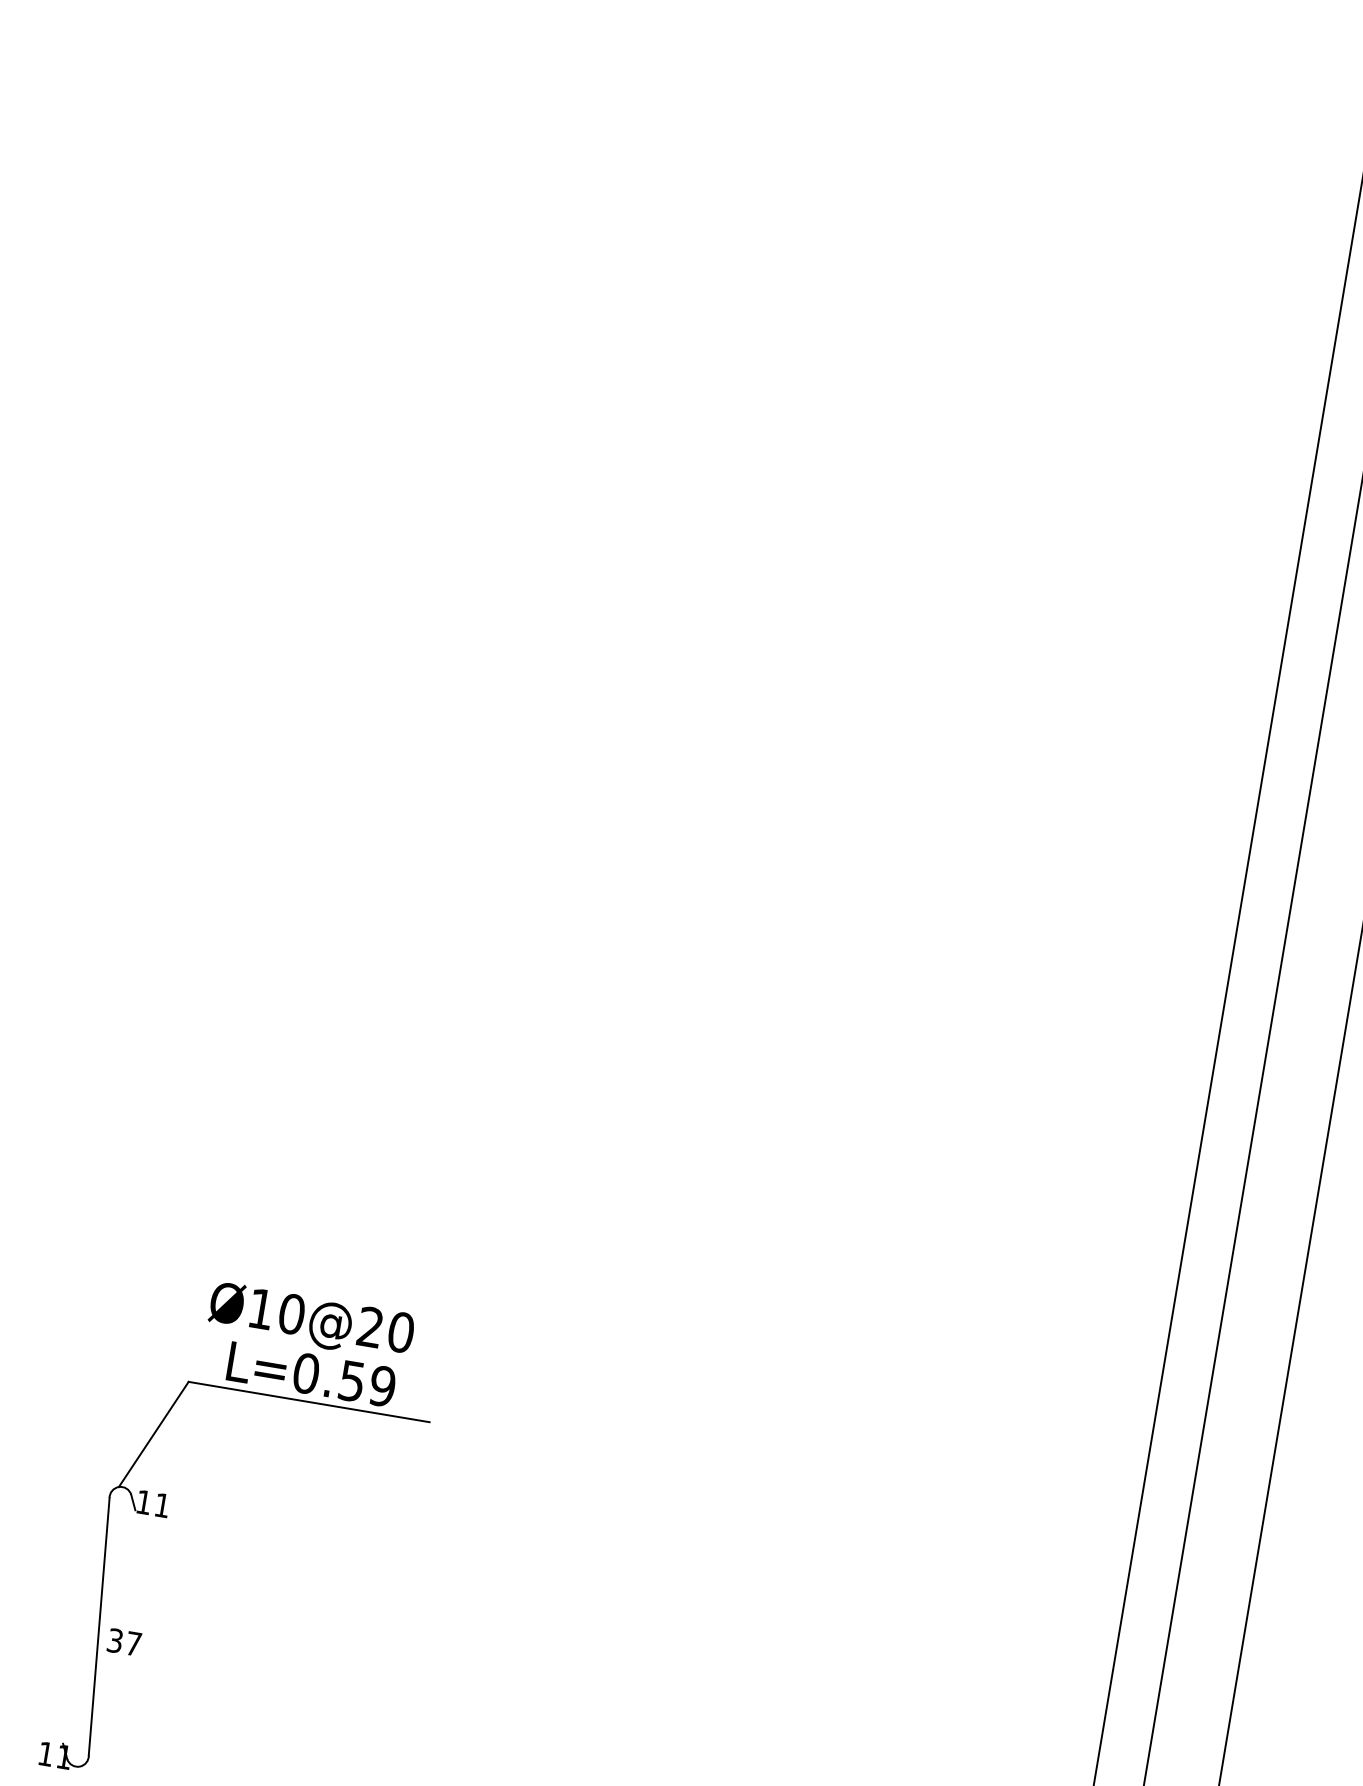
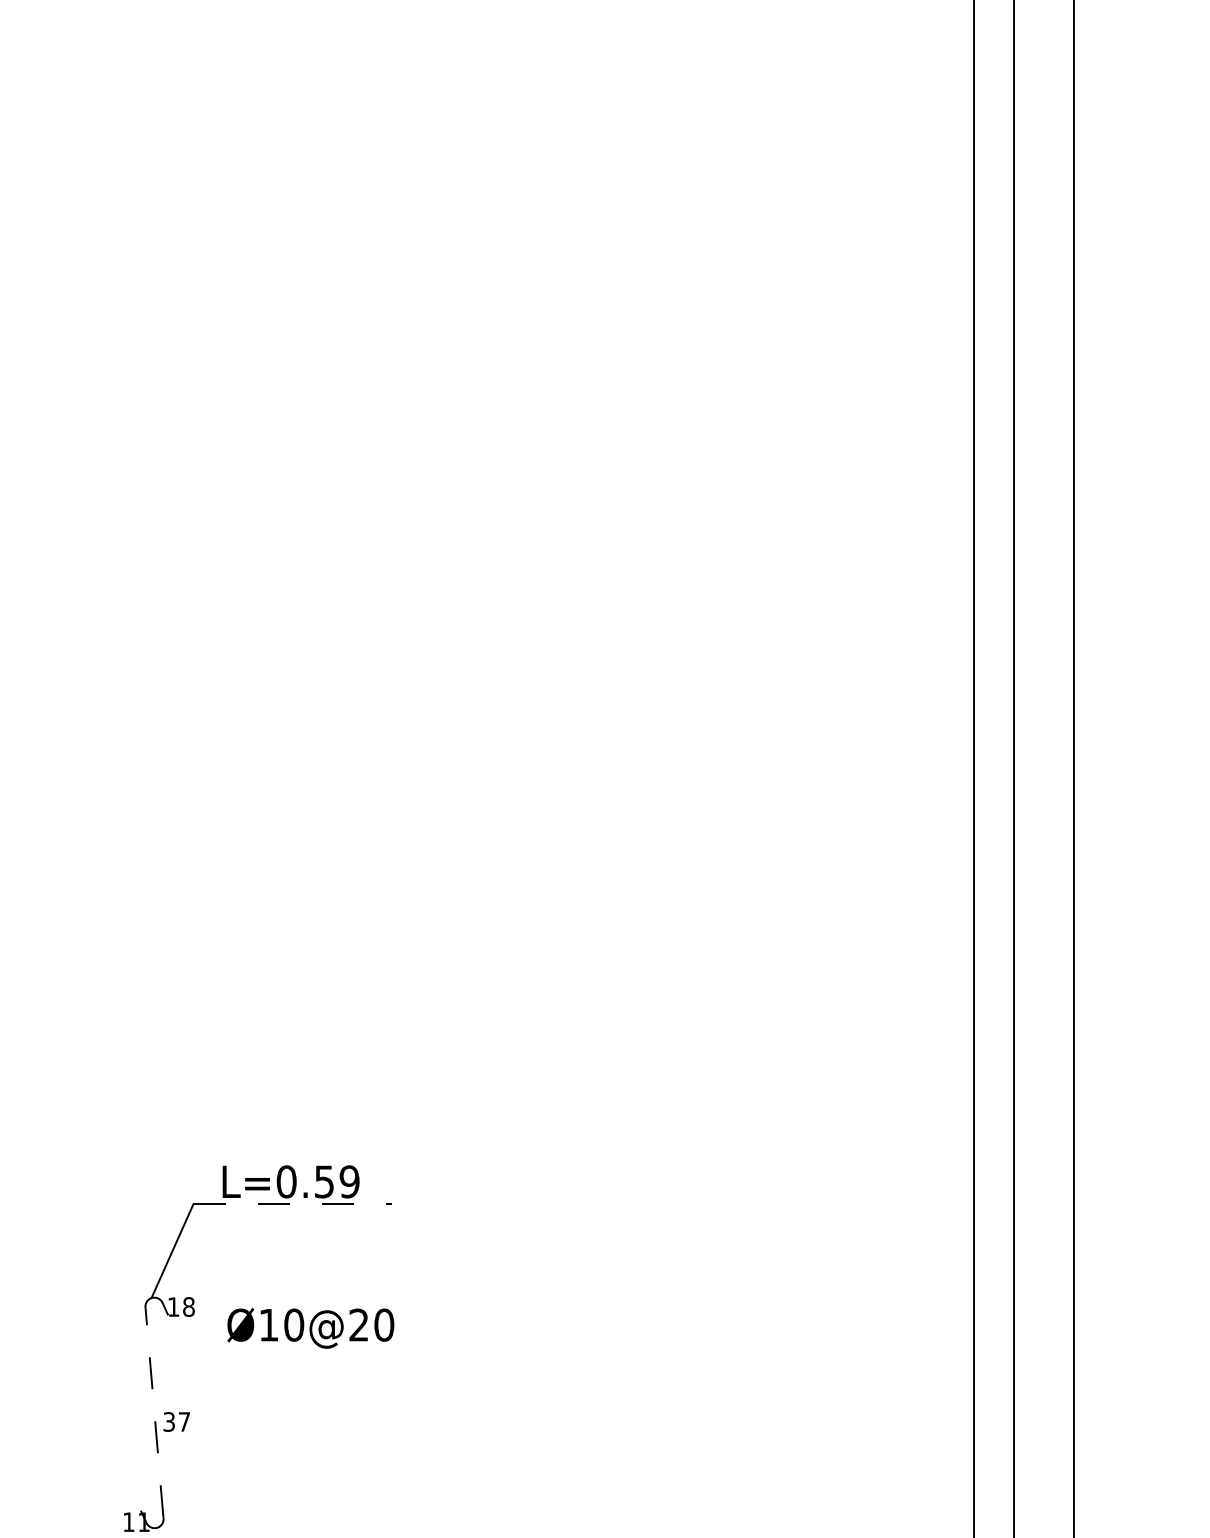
text: (311, 1321) -> (310, 1328), moved
line: (309, 1402) -> (293, 1204), solid -> dashed
text: (161, 1504) -> (188, 1306), 11 -> 18
line: (99, 1626) -> (154, 1412), solid -> dashed

